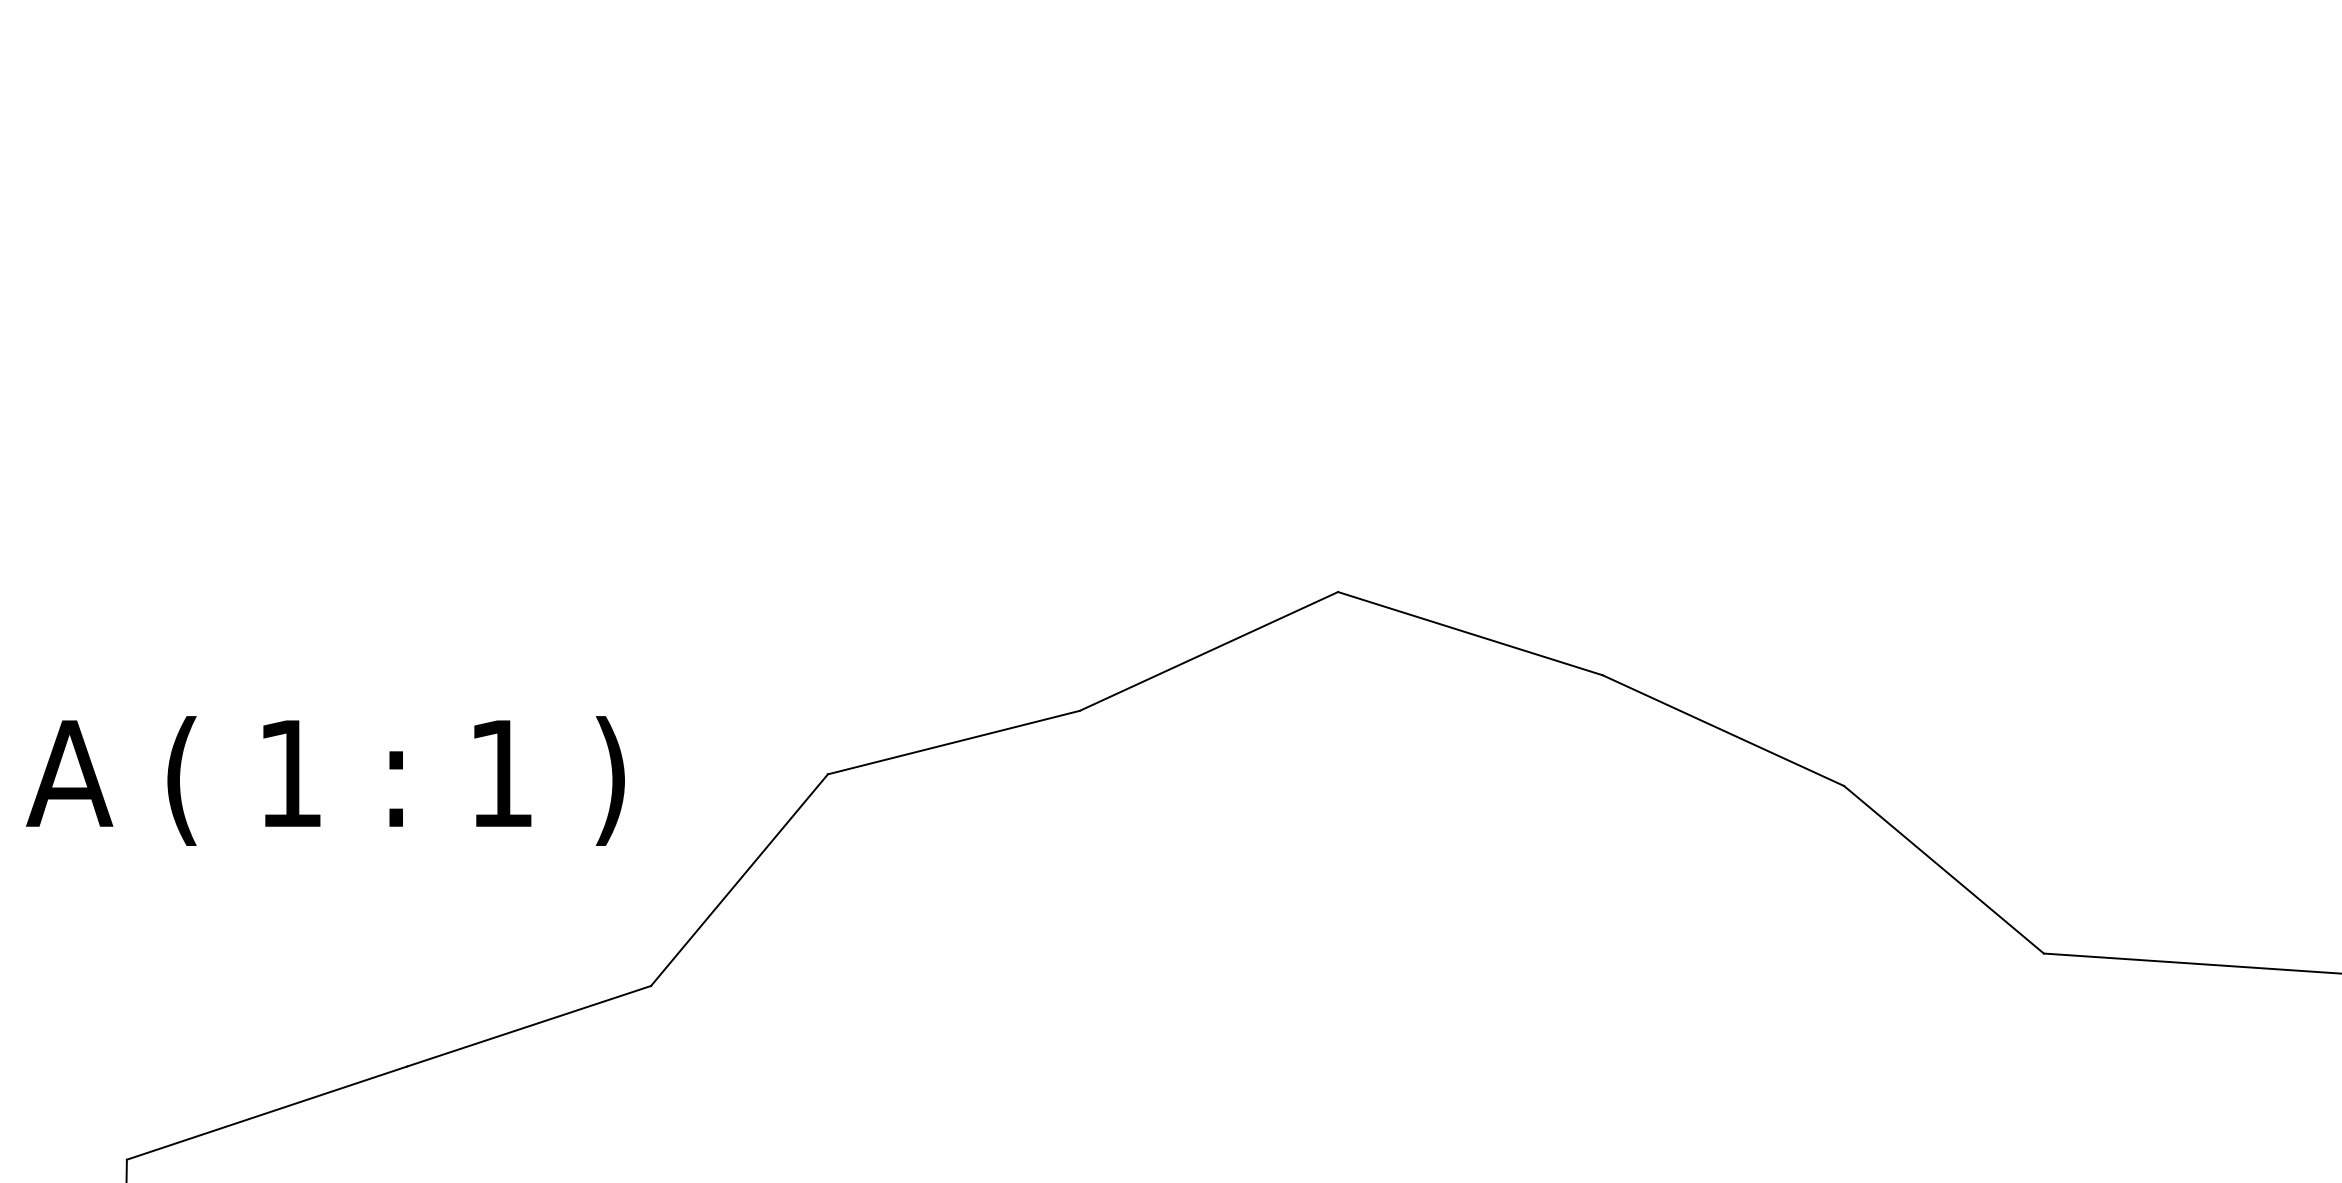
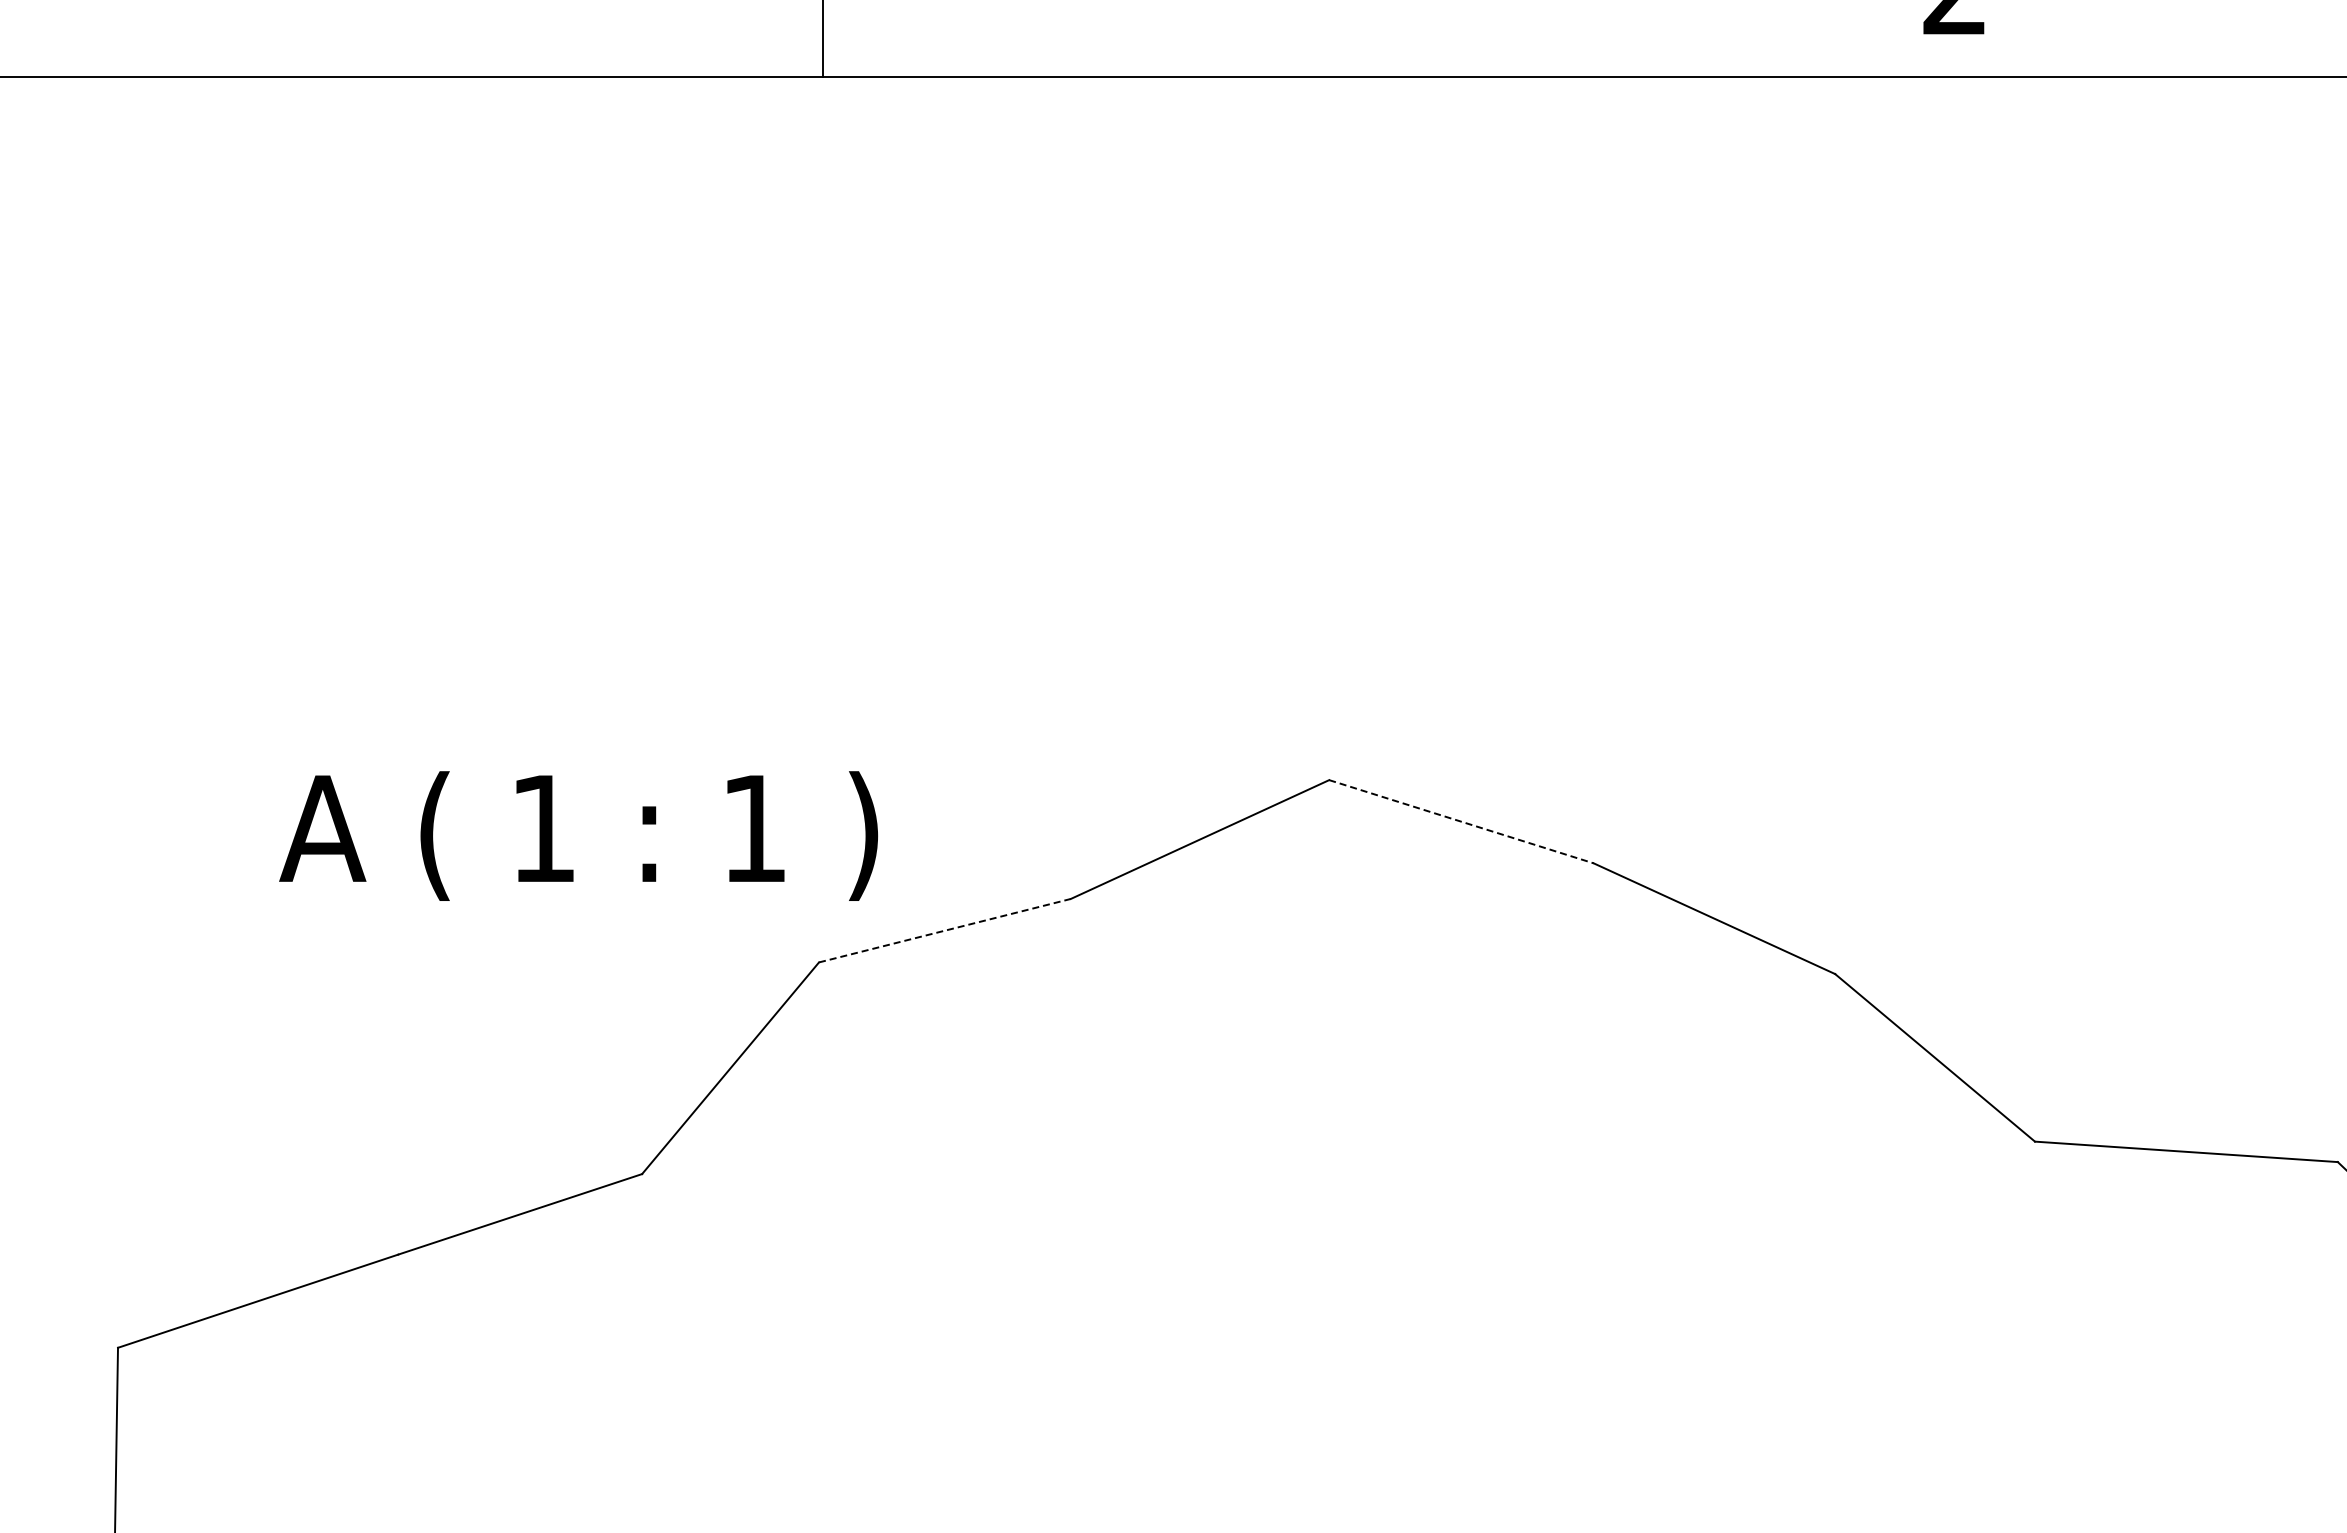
line: (1470, 633) -> (1461, 821), solid -> dashed
line: (953, 742) -> (944, 930), solid -> dashed
text: (325, 780) -> (578, 835), moved

